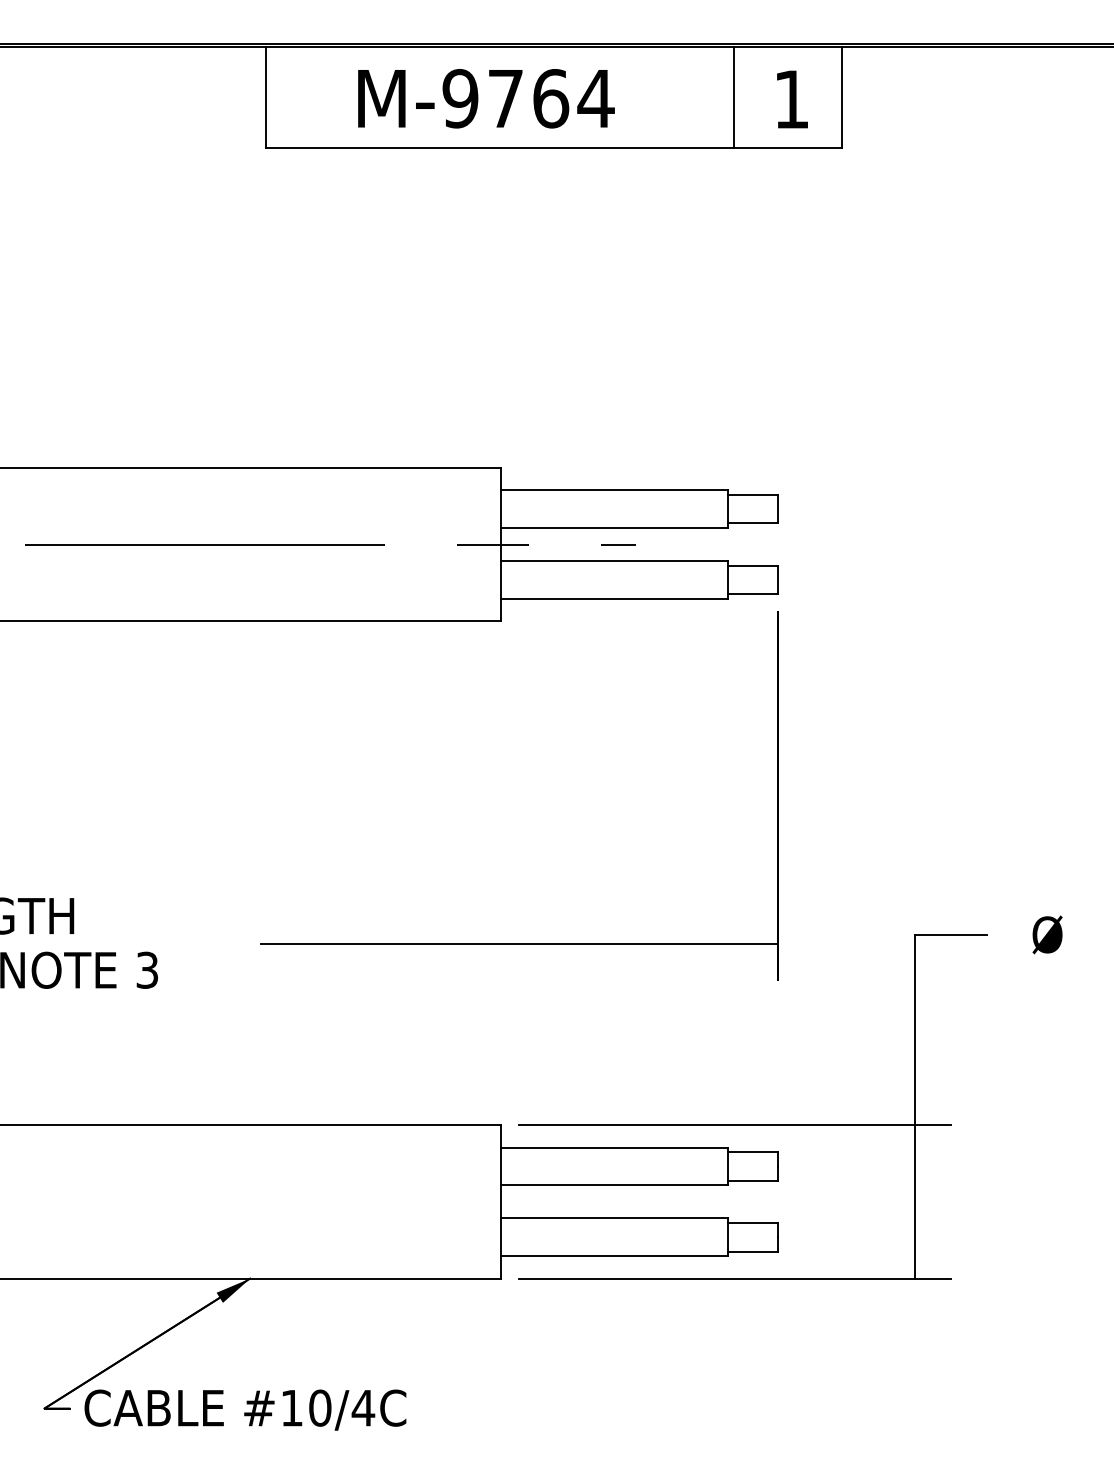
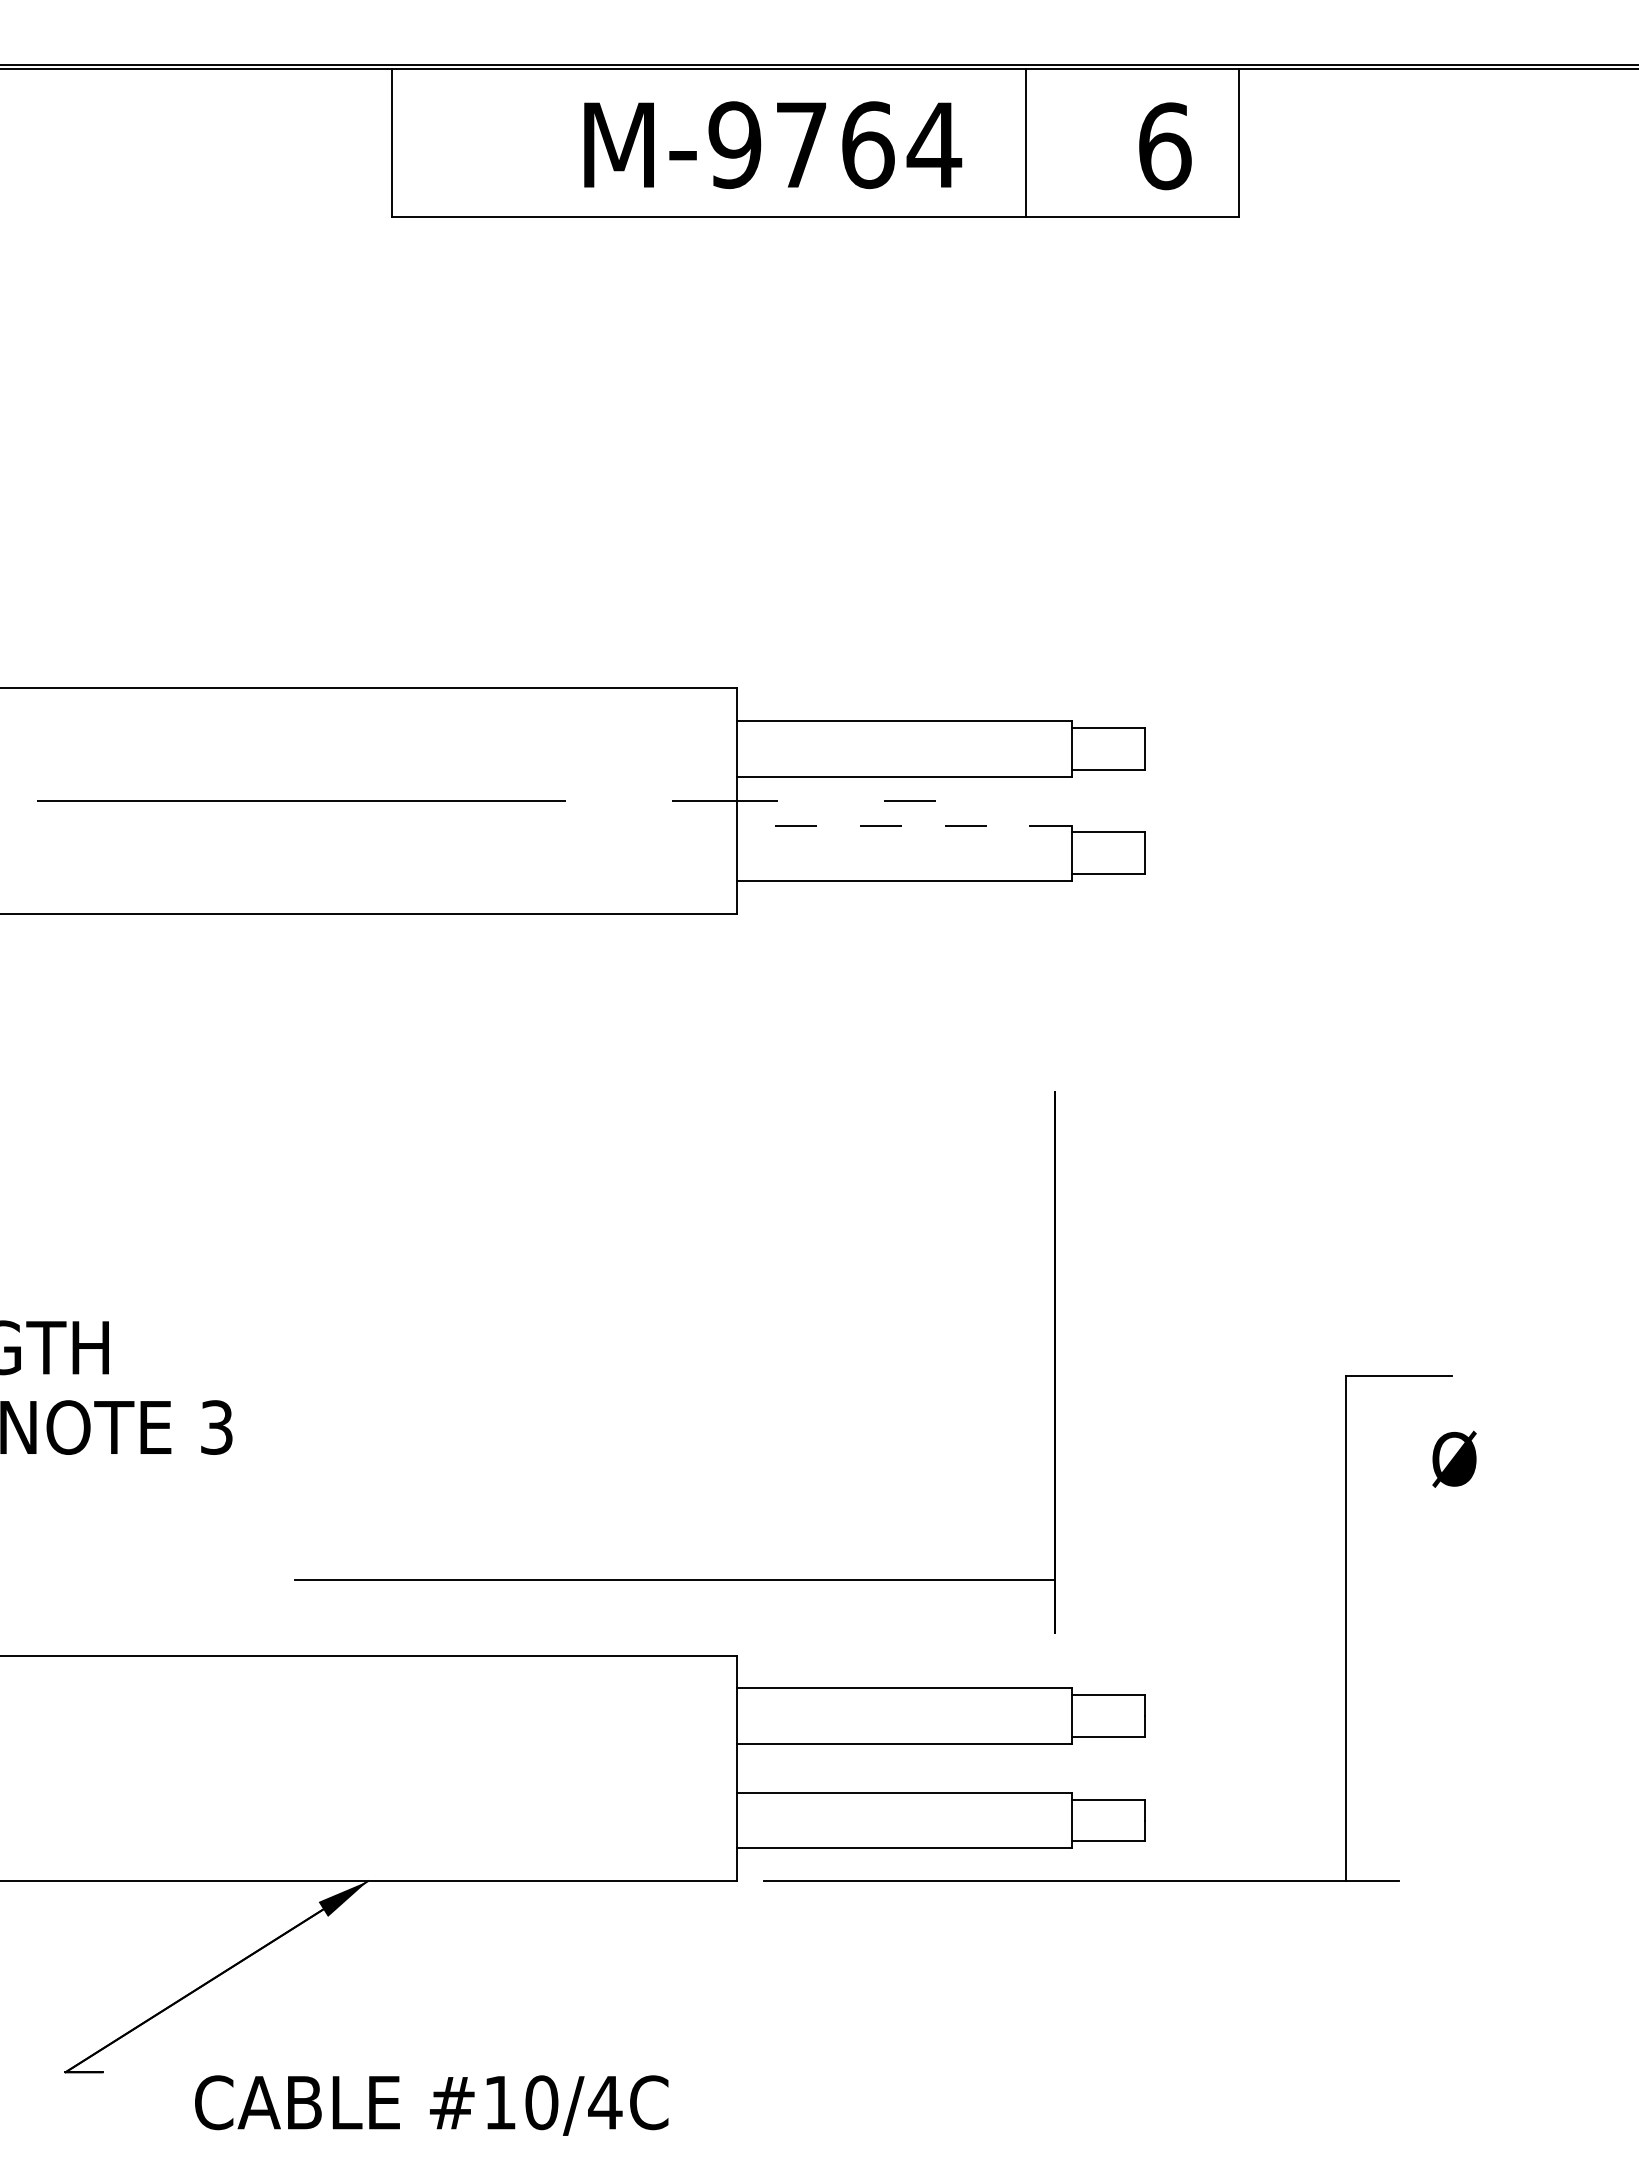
line: (734, 97) -> (1026, 143), moved
text: (486, 98) -> (773, 144), moved
text: (791, 99) -> (1164, 146), 1 -> 6
line: (614, 561) -> (904, 826), solid -> dashed
text: (1047, 934) -> (1454, 1458), moved
part: (519, 943) -> (674, 1579), moved
line: (734, 1125) -> (1080, 1655), removed
text: (245, 1409) -> (431, 2104), moved

